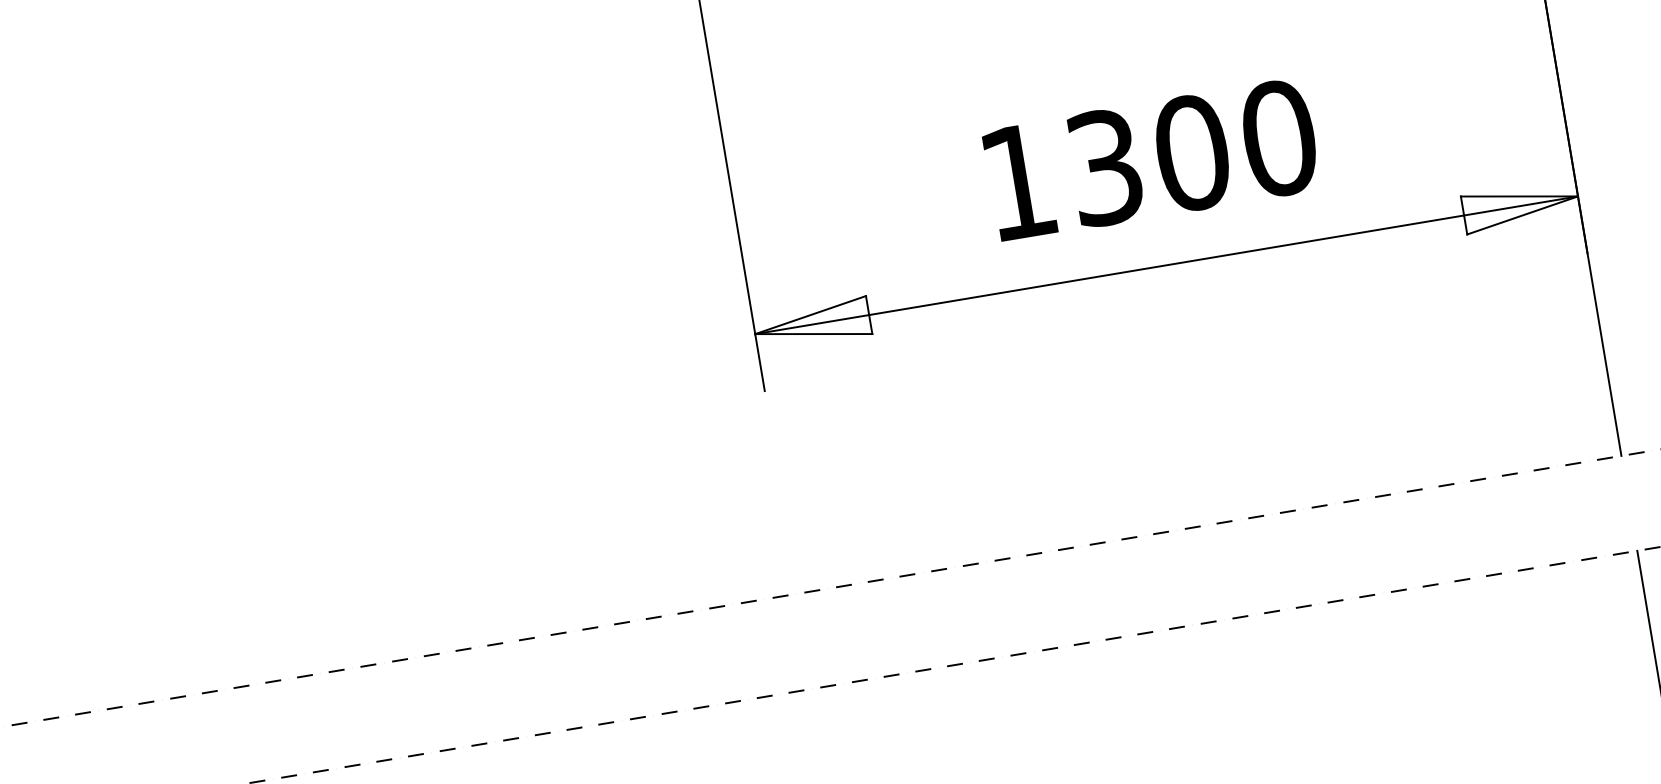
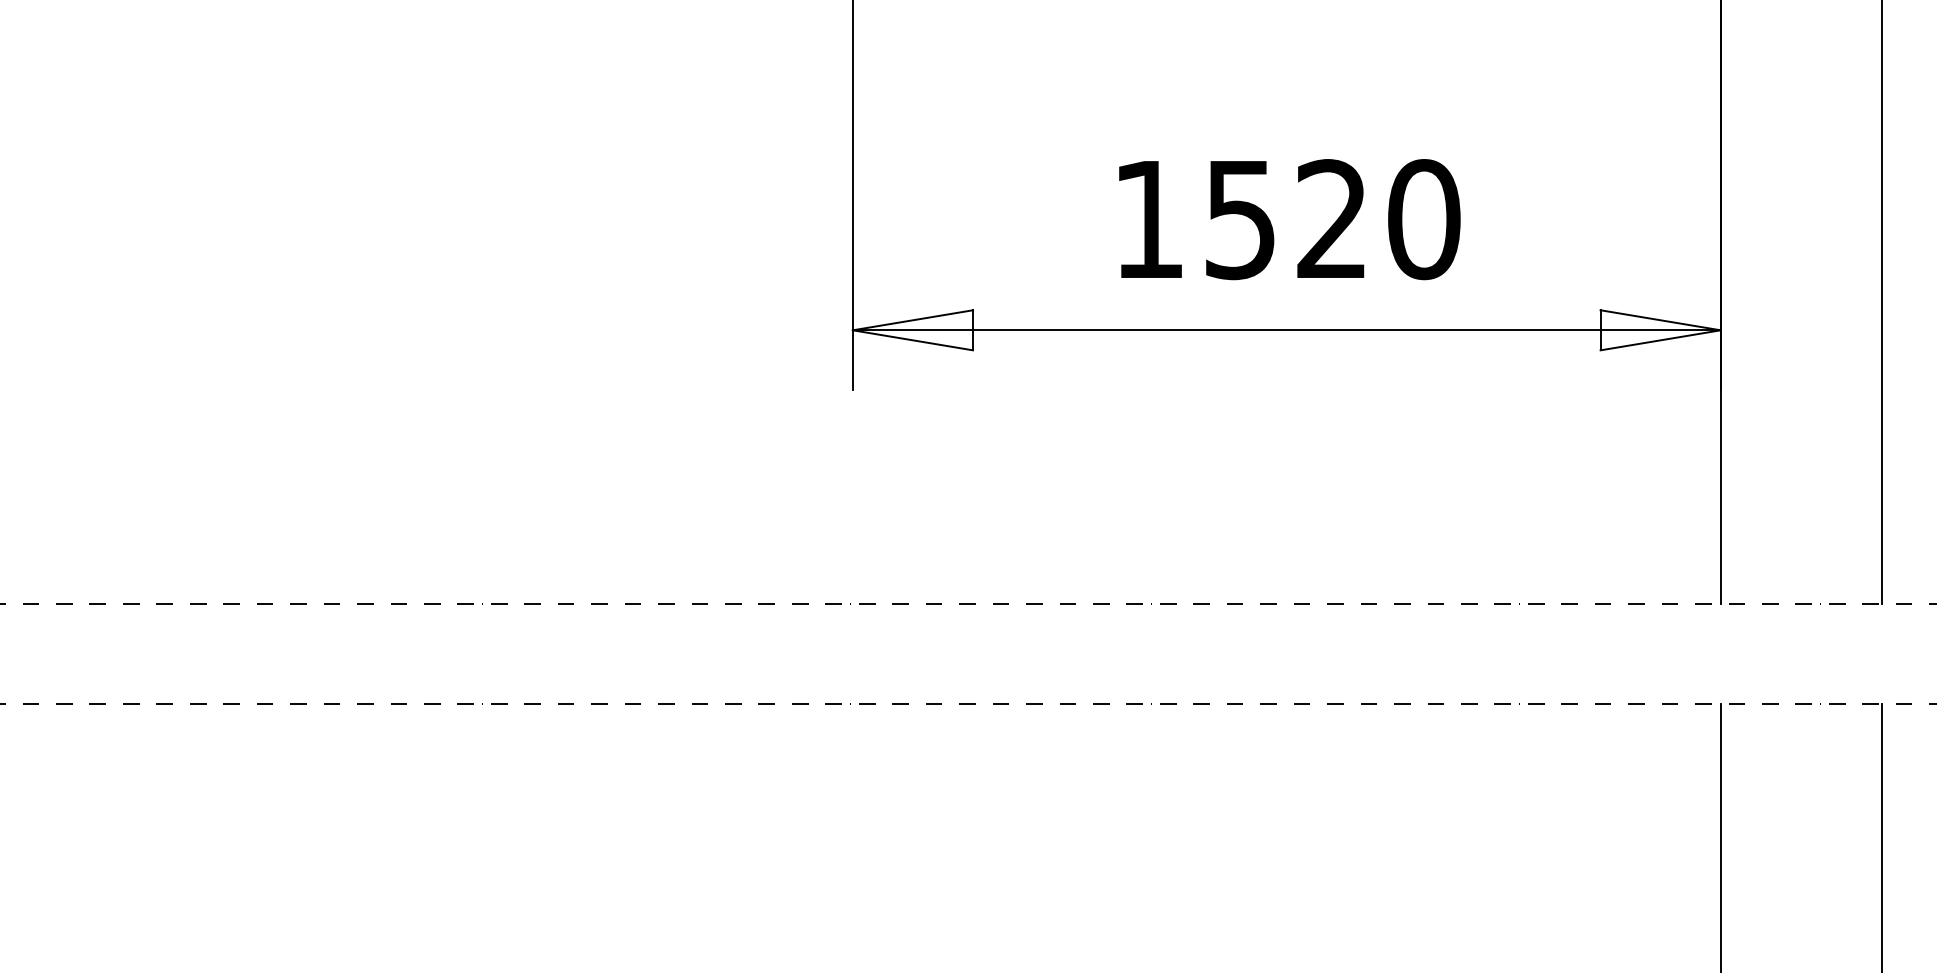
text: (1149, 160) -> (1287, 219), 1300 -> 1520

